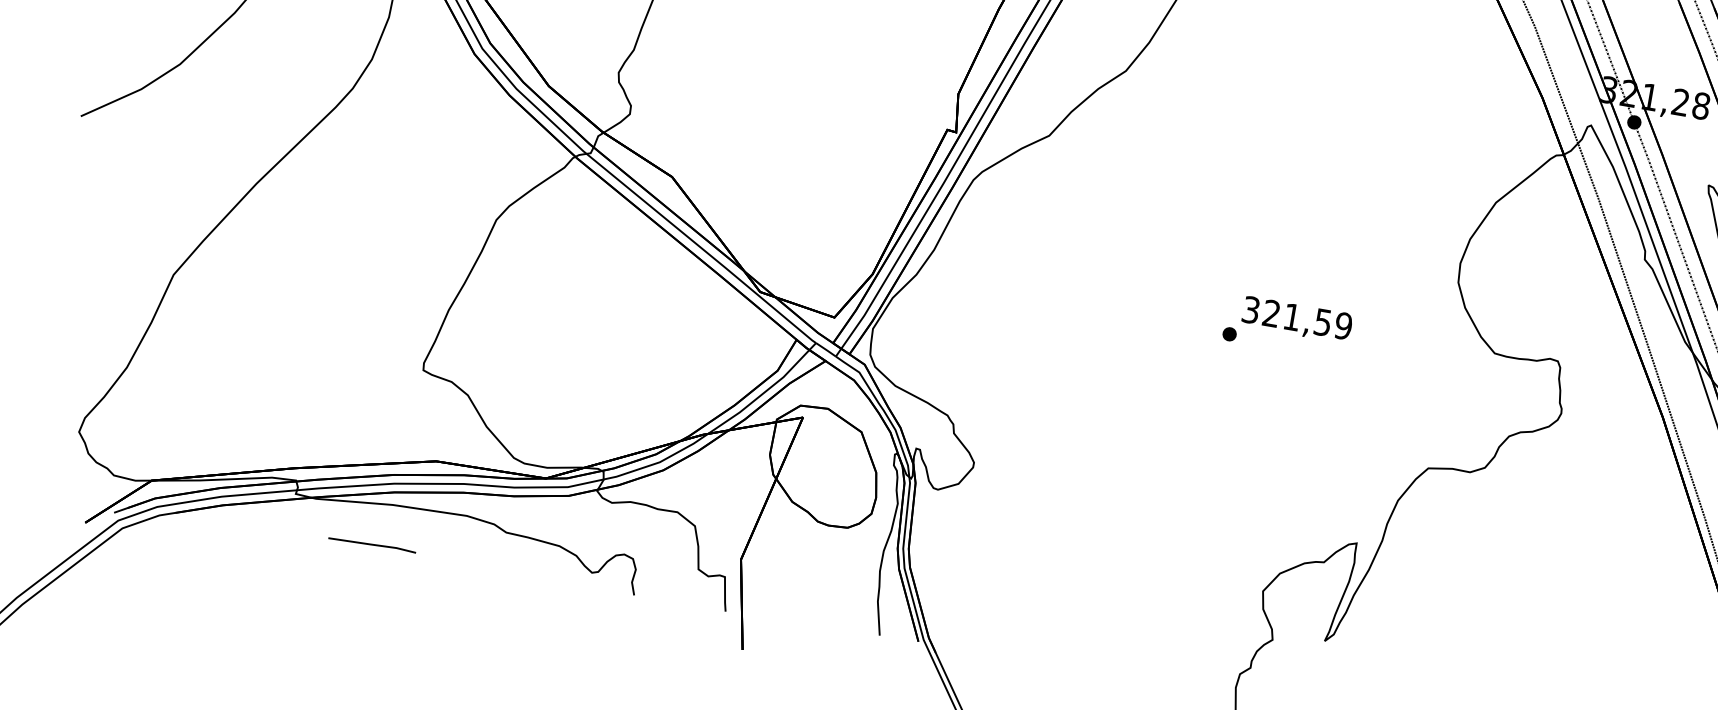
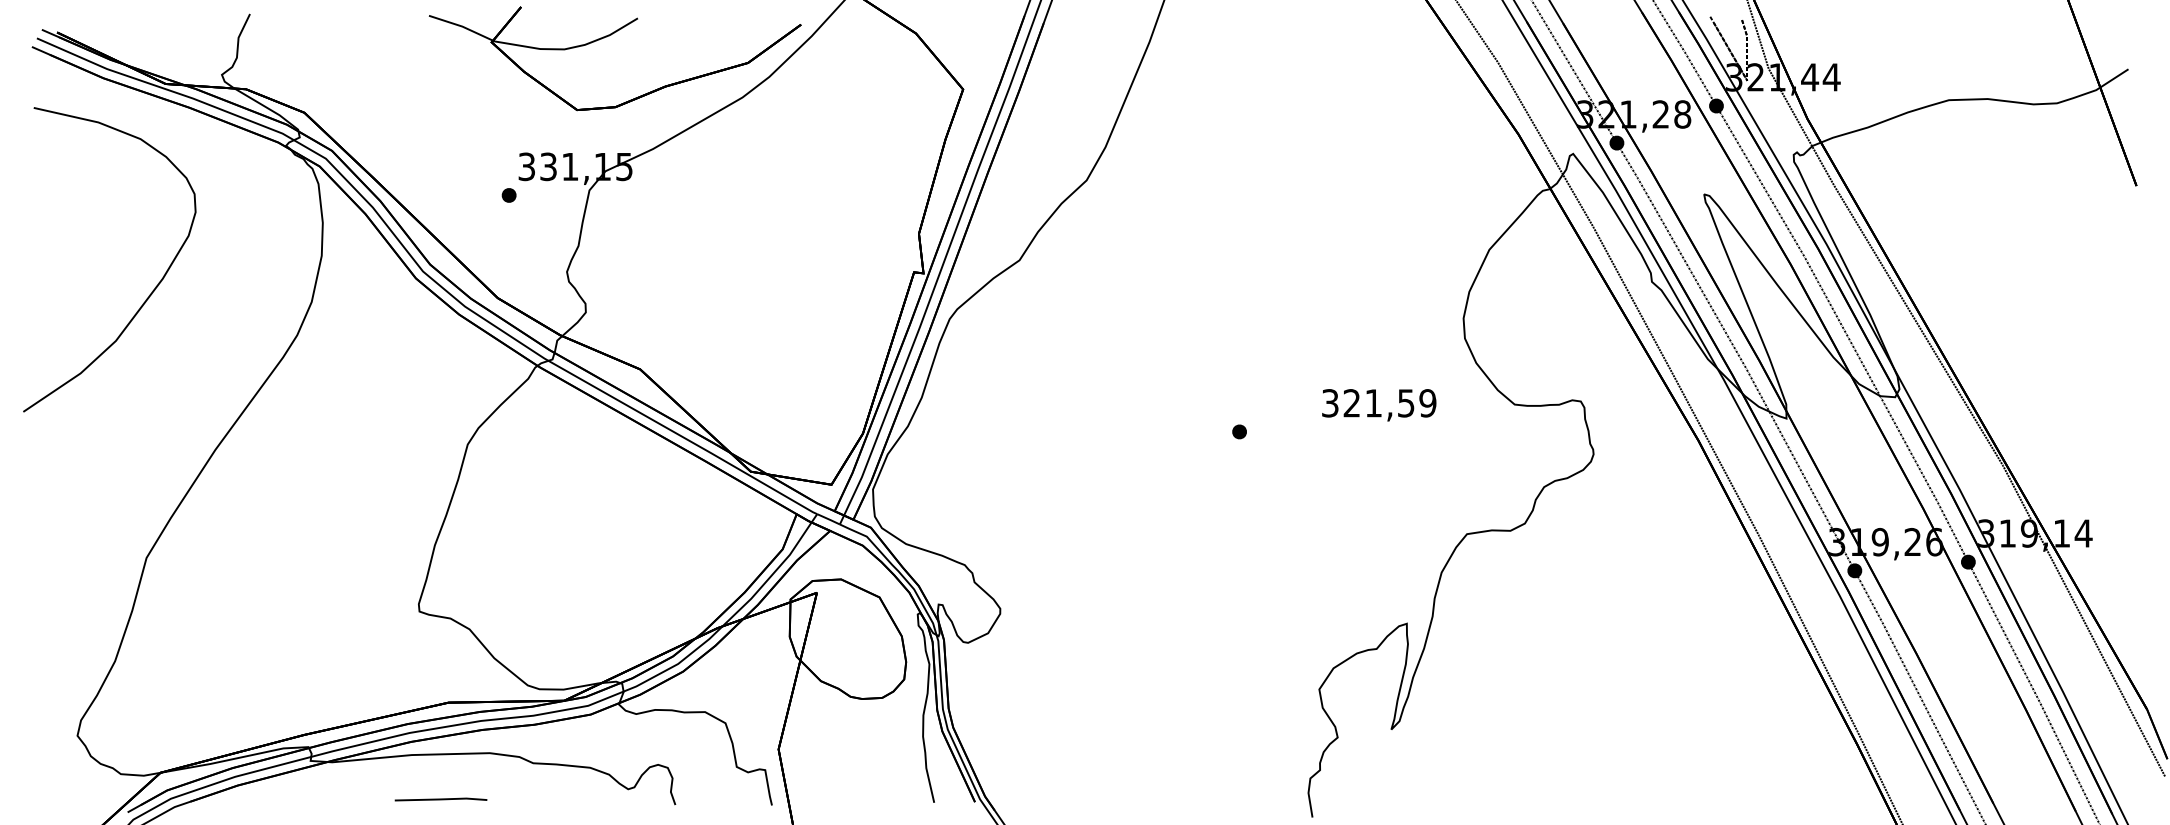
text: (1297, 320) -> (1379, 405), moved
line: (371, 544) -> (440, 799), moved

